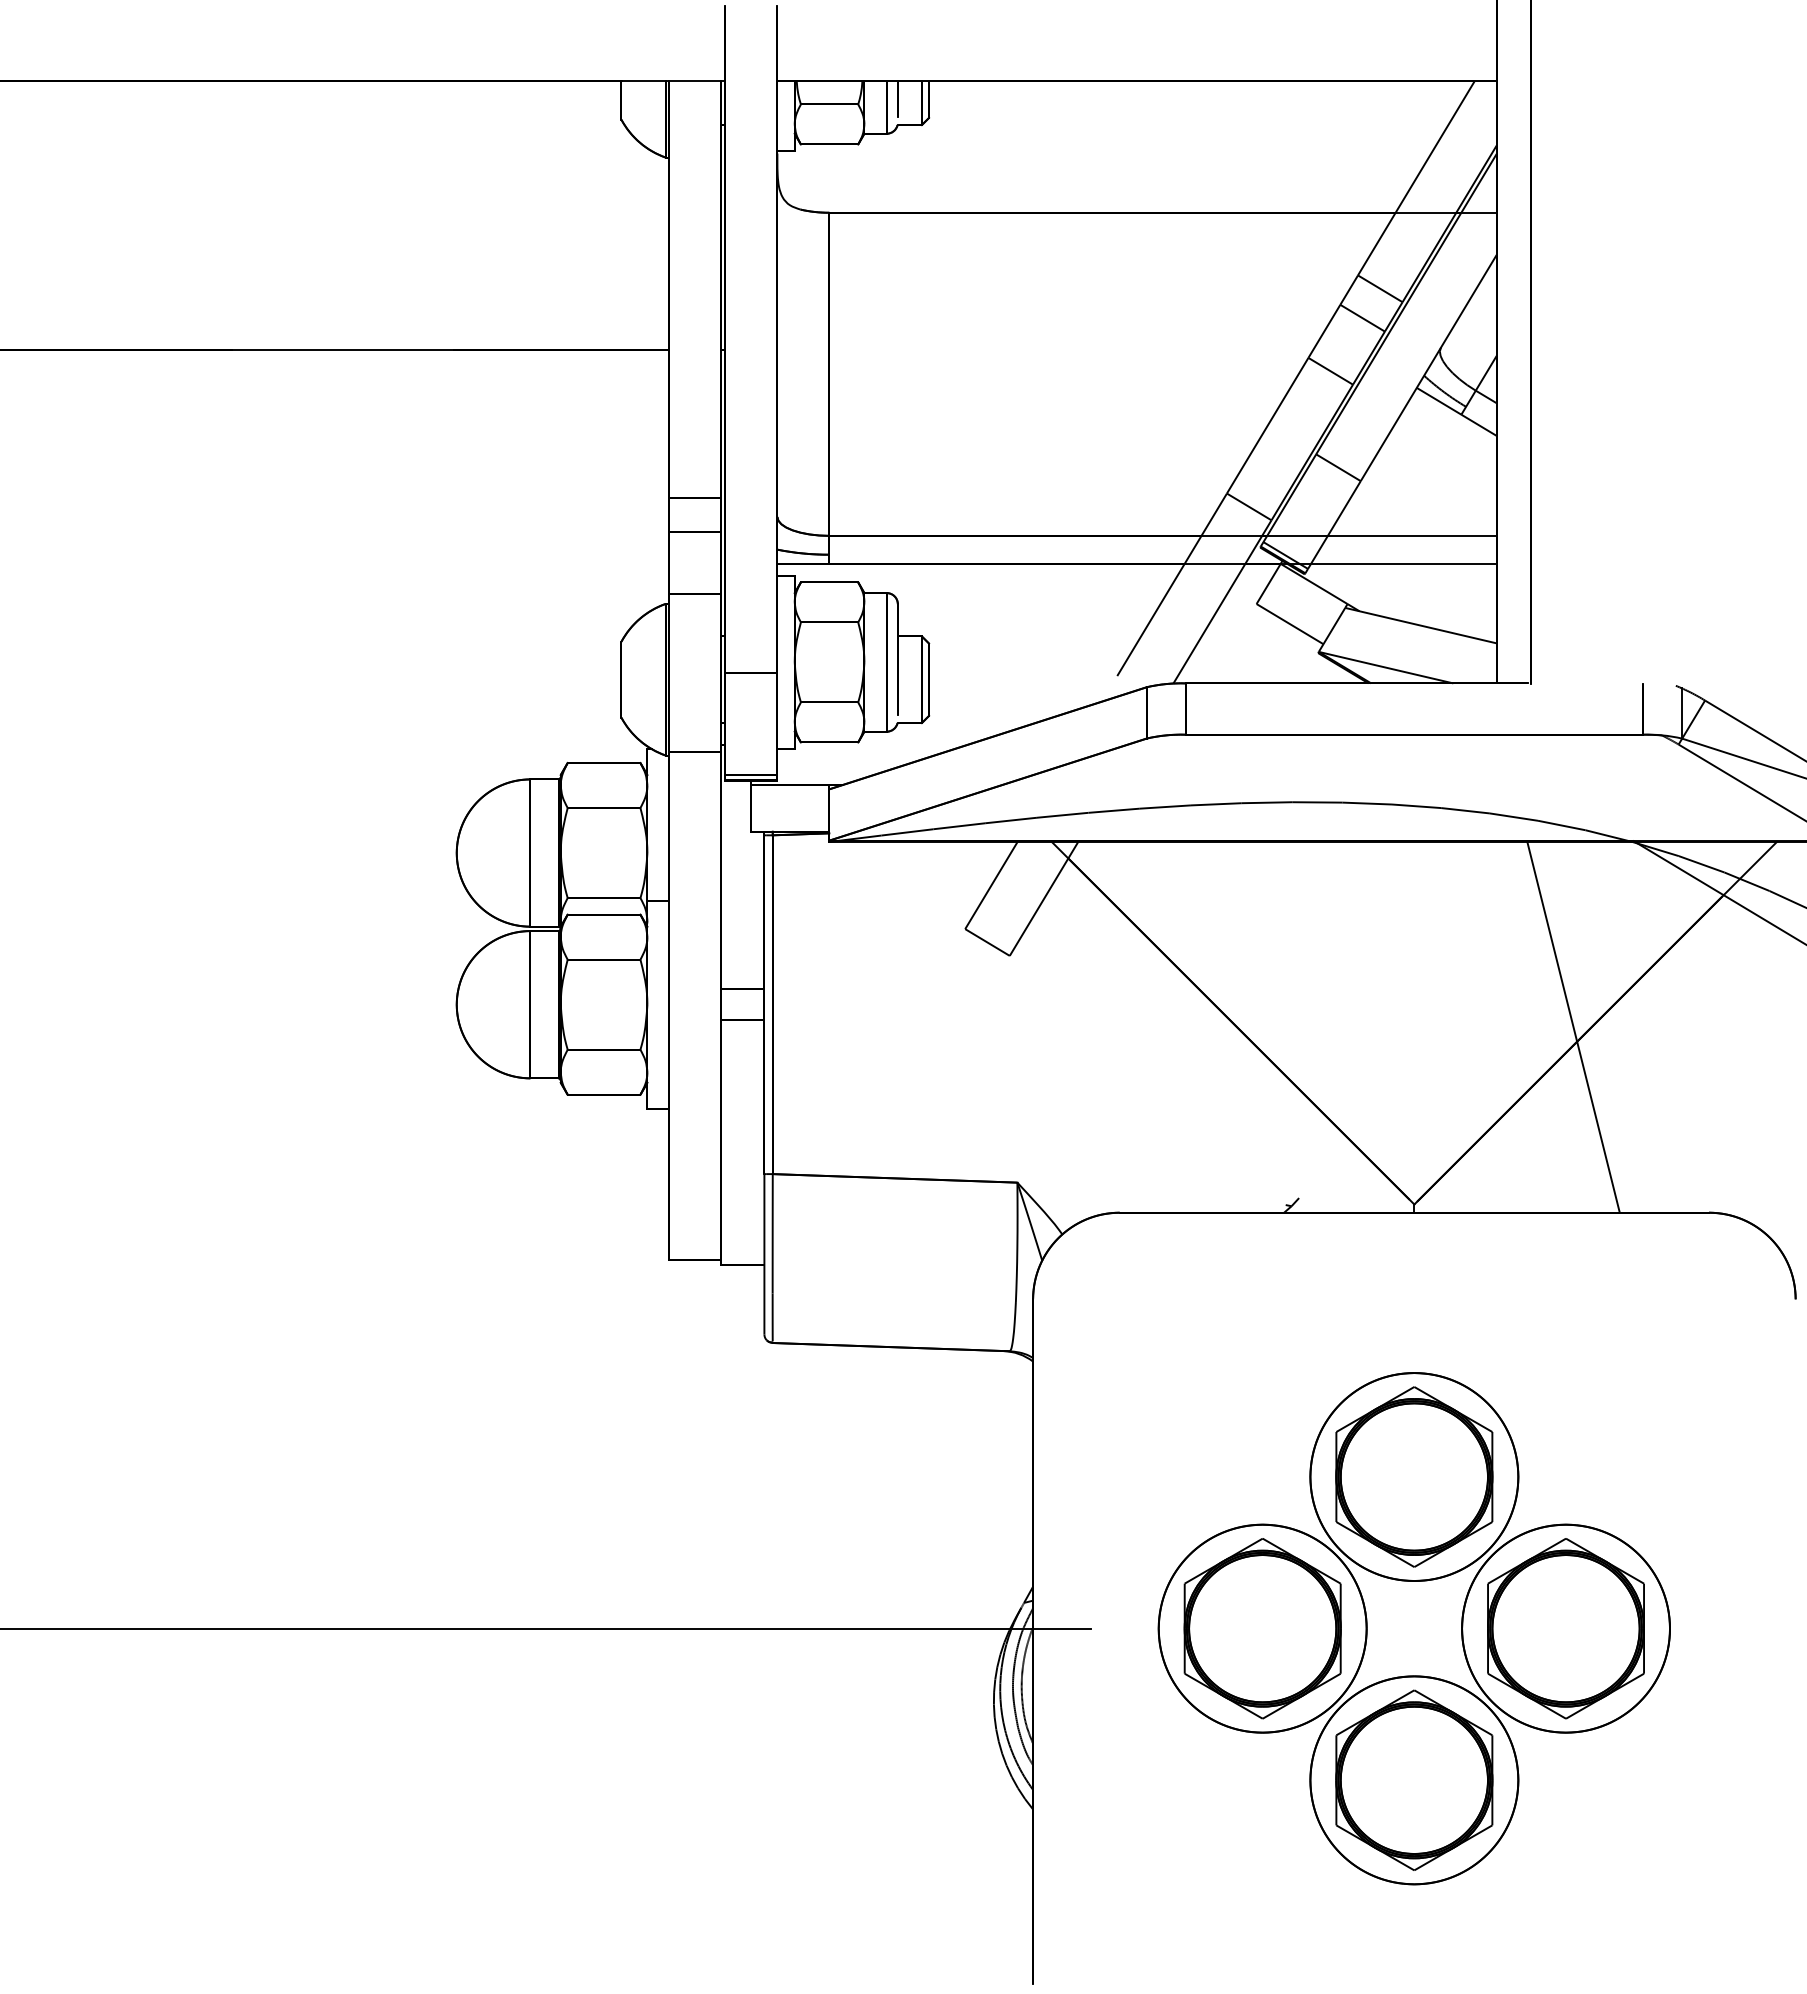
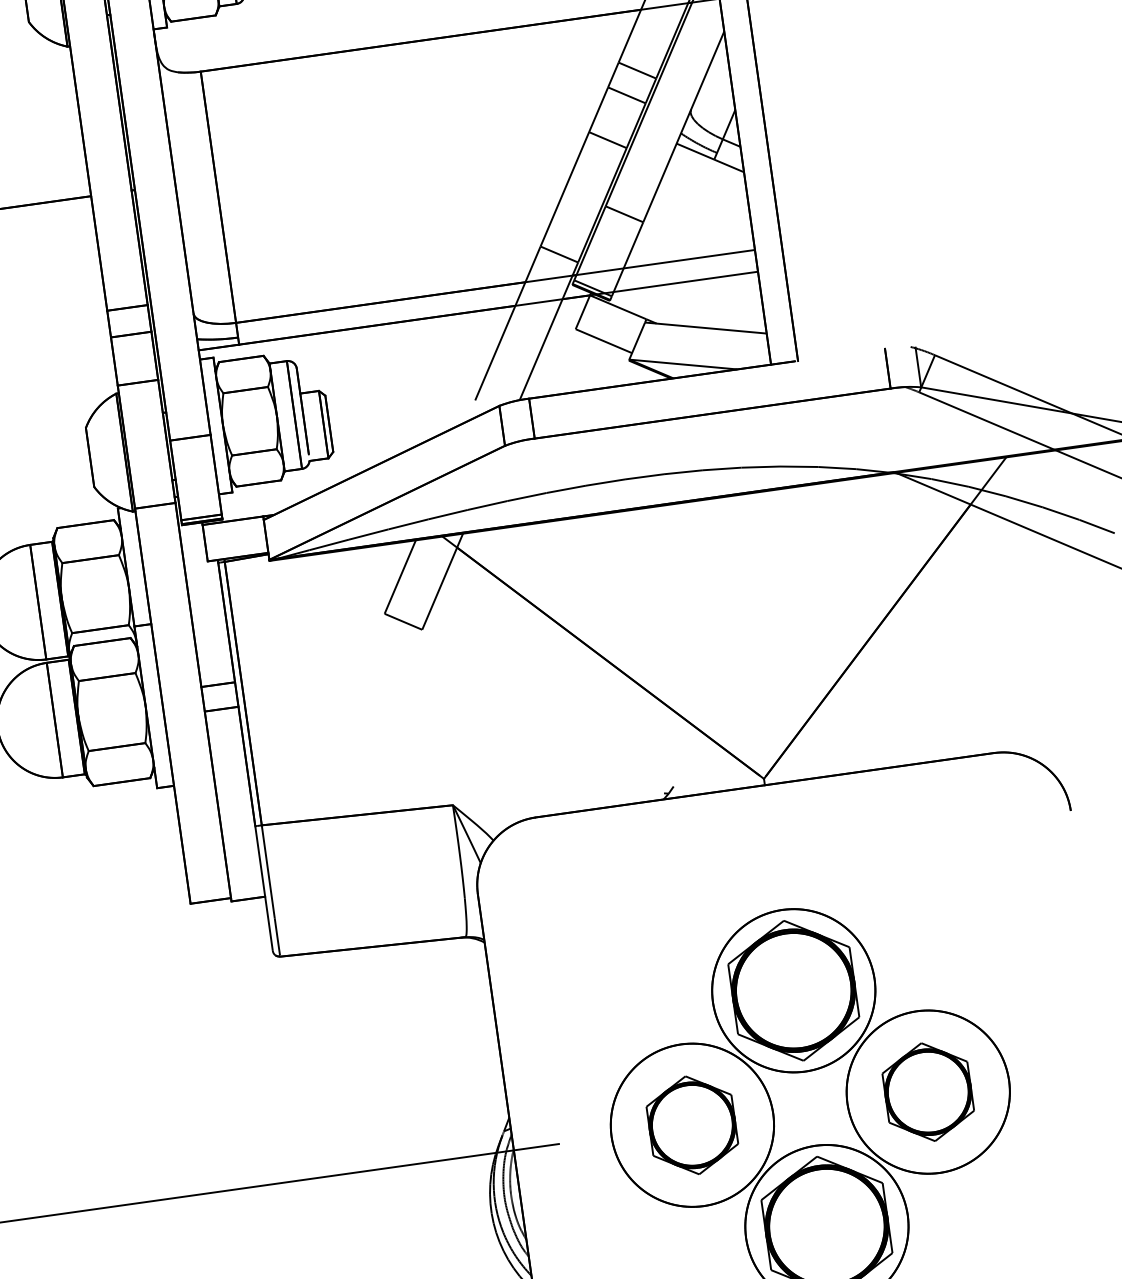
line: (1573, 1027) -> (868, 623), removed
part: (1262, 1628) -> (692, 1125), size x0.7
part: (1565, 1628) -> (927, 1092), size x0.7

